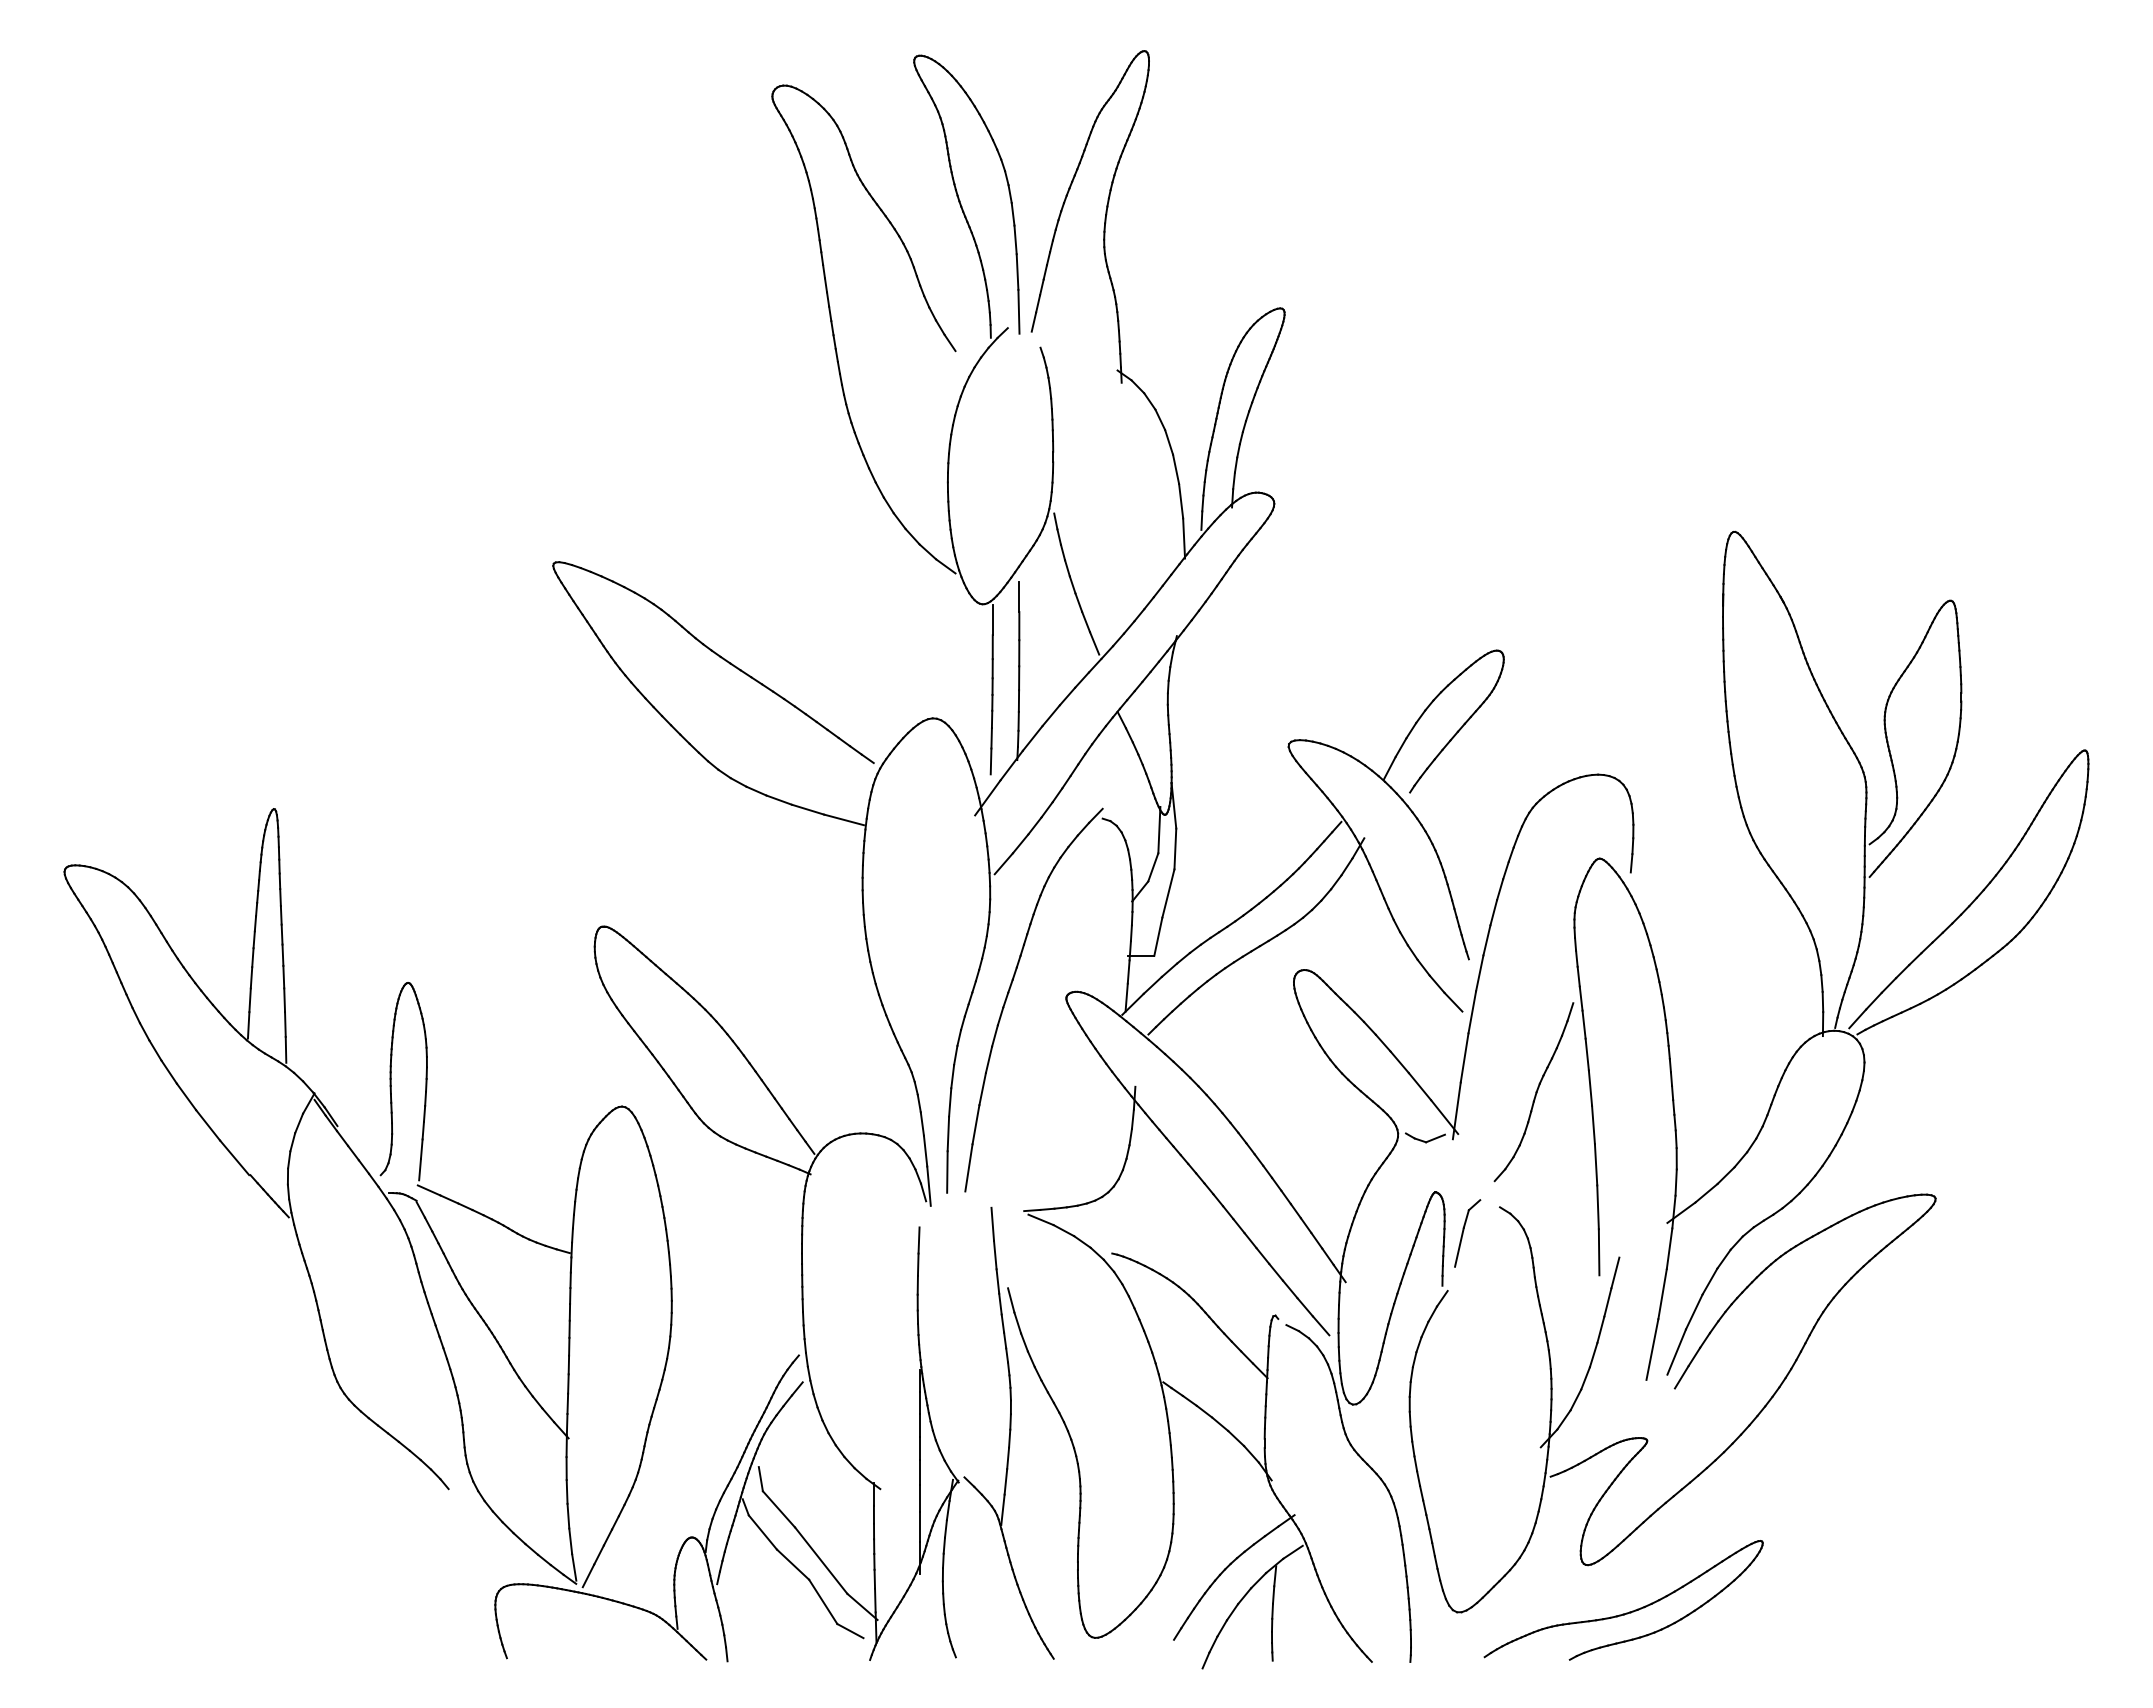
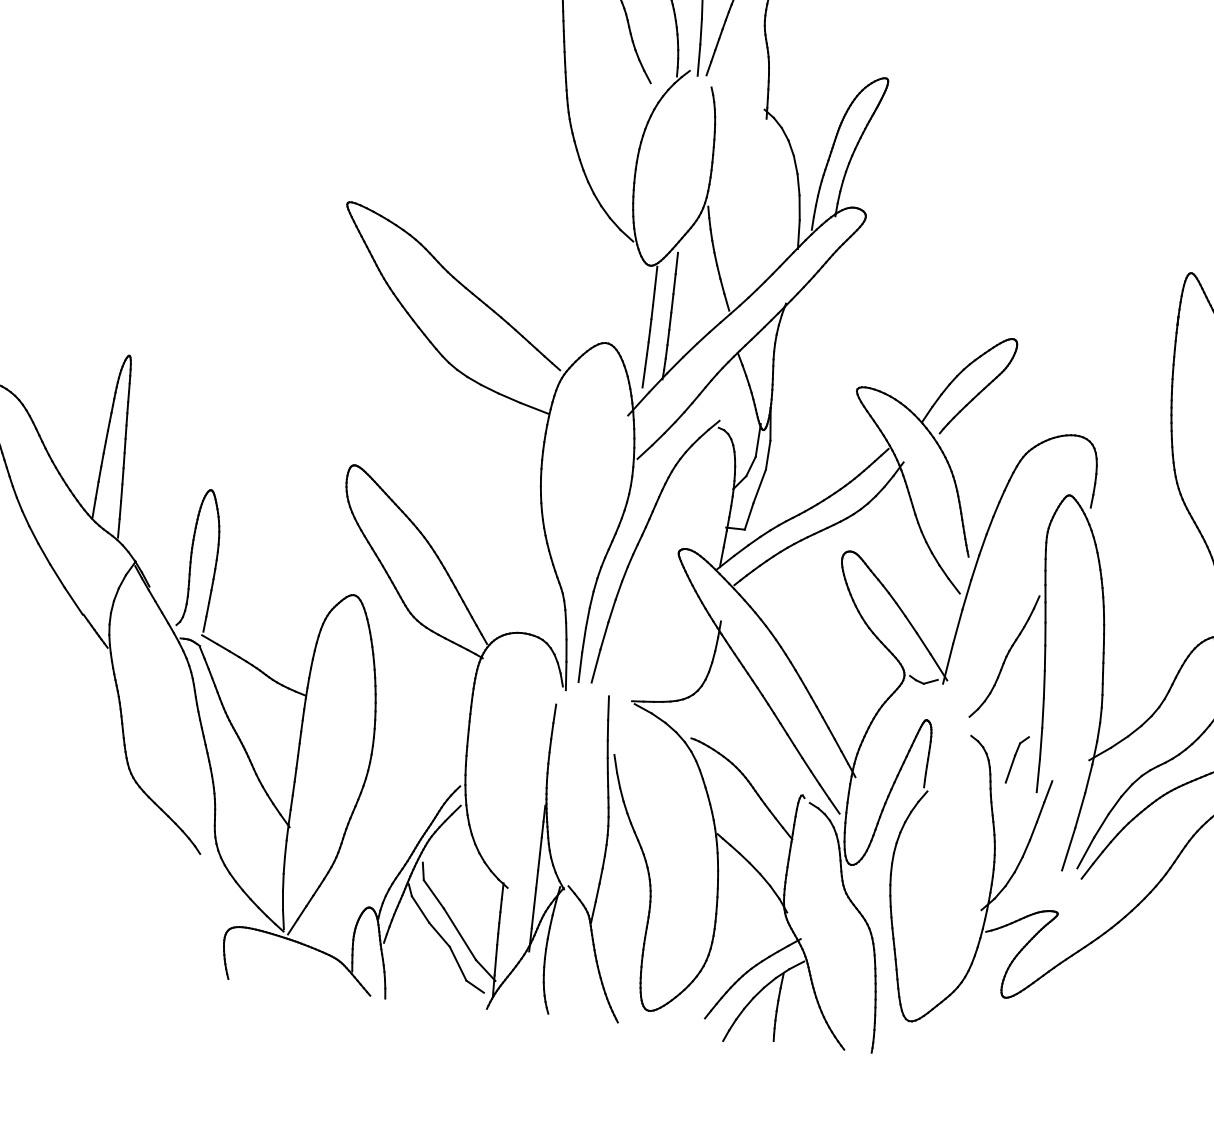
part: (1467, 1233) -> (1017, 759), moved
part: (1626, 1612) -> (1029, 1034), removed

